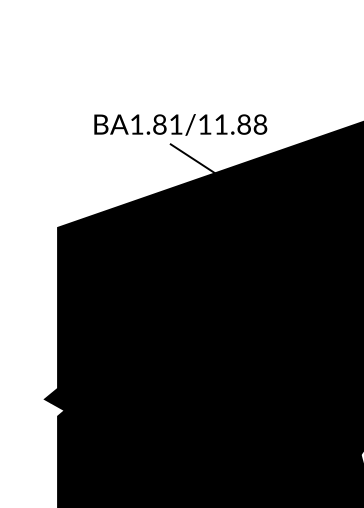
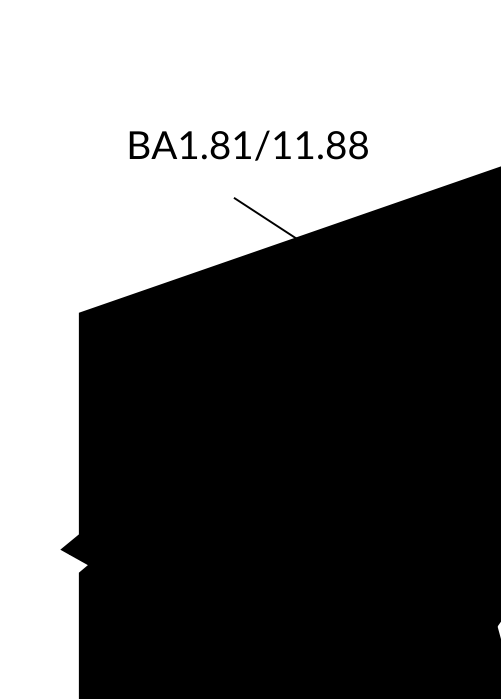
text: (180, 124) -> (248, 145), moved

